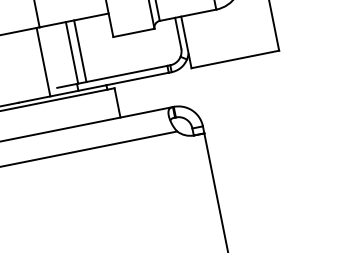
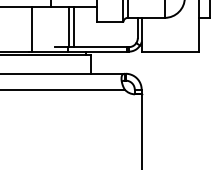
line: (43, 61) -> (32, 28), moved

